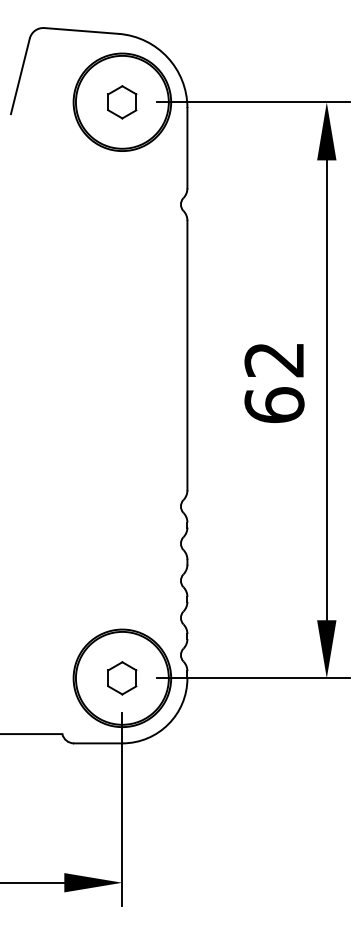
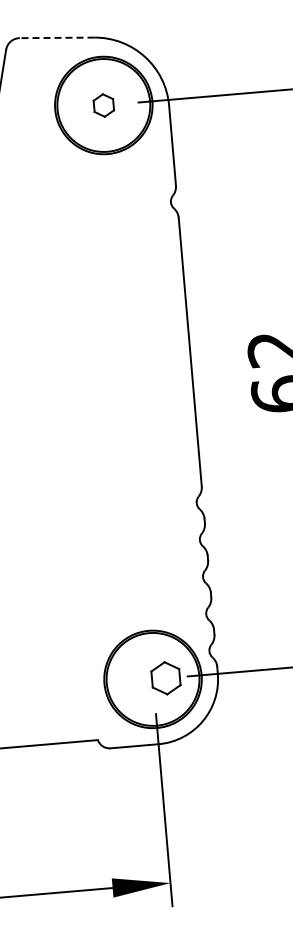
line: (81, 30) -> (56, 37), solid -> dashed
part: (122, 102) -> (103, 105), size x0.7
part: (122, 678) -> (166, 678), moved

